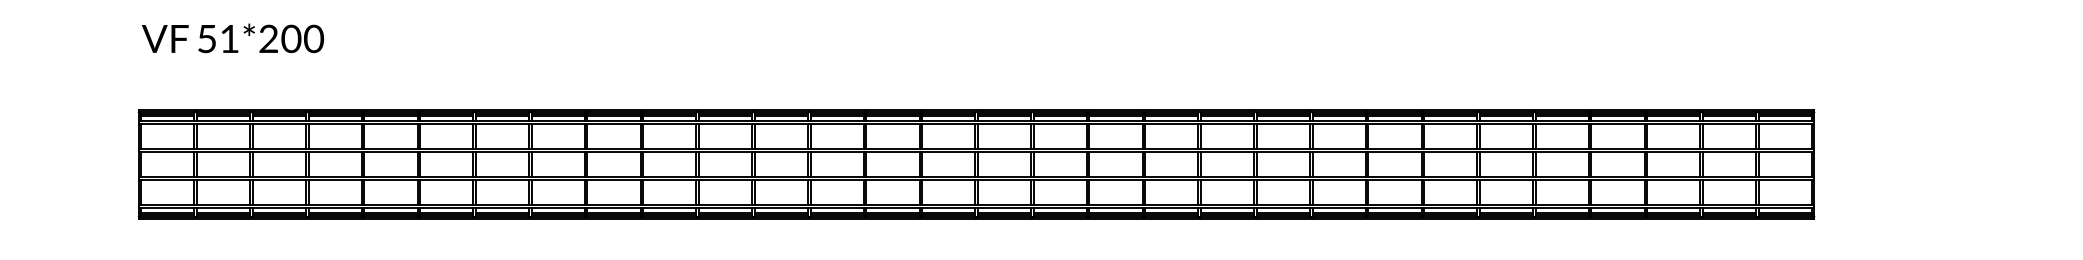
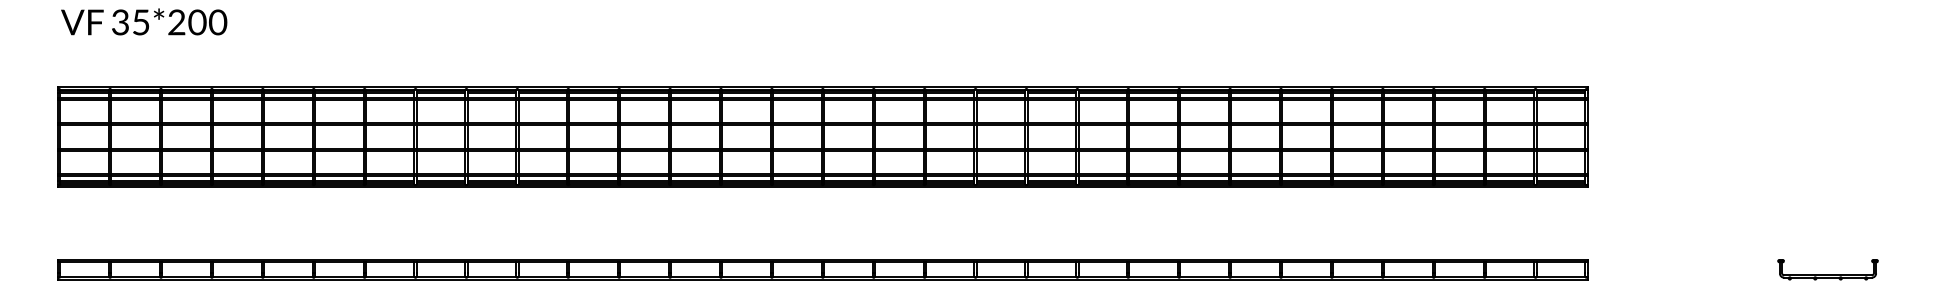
text: (218, 39) -> (130, 22), 51*200 -> 35*200

